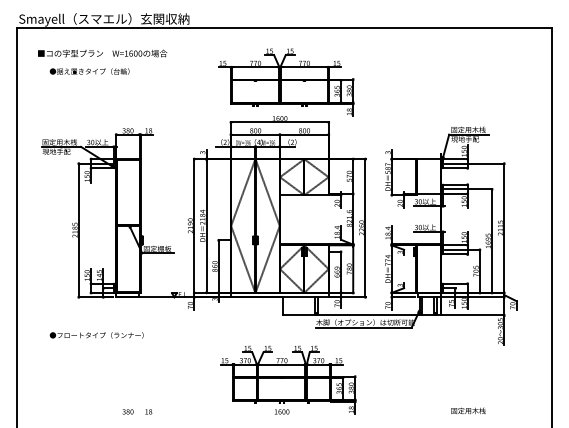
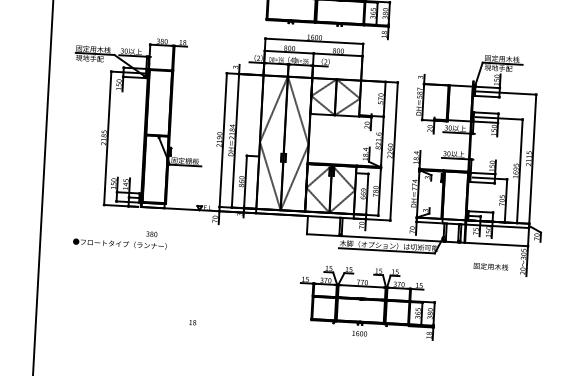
part: (288, 379) -> (367, 301), moved
text: (468, 410) -> (491, 266), moved
text: (127, 411) -> (151, 233), moved
text: (148, 411) -> (192, 322), moved

